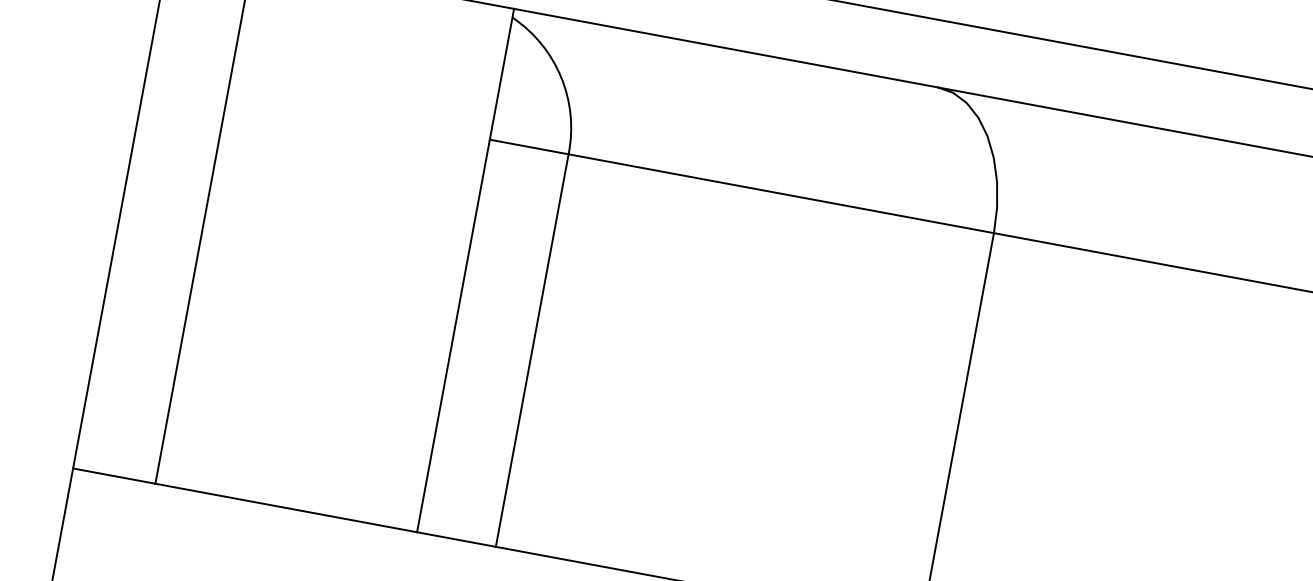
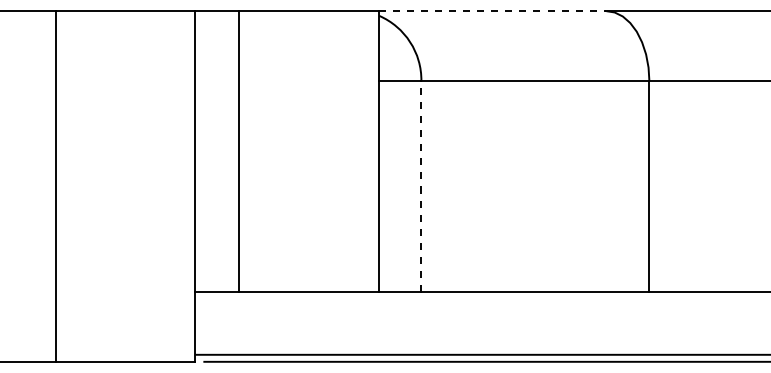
line: (725, 48) -> (492, 11), solid -> dashed
line: (532, 350) -> (421, 186), solid -> dashed

